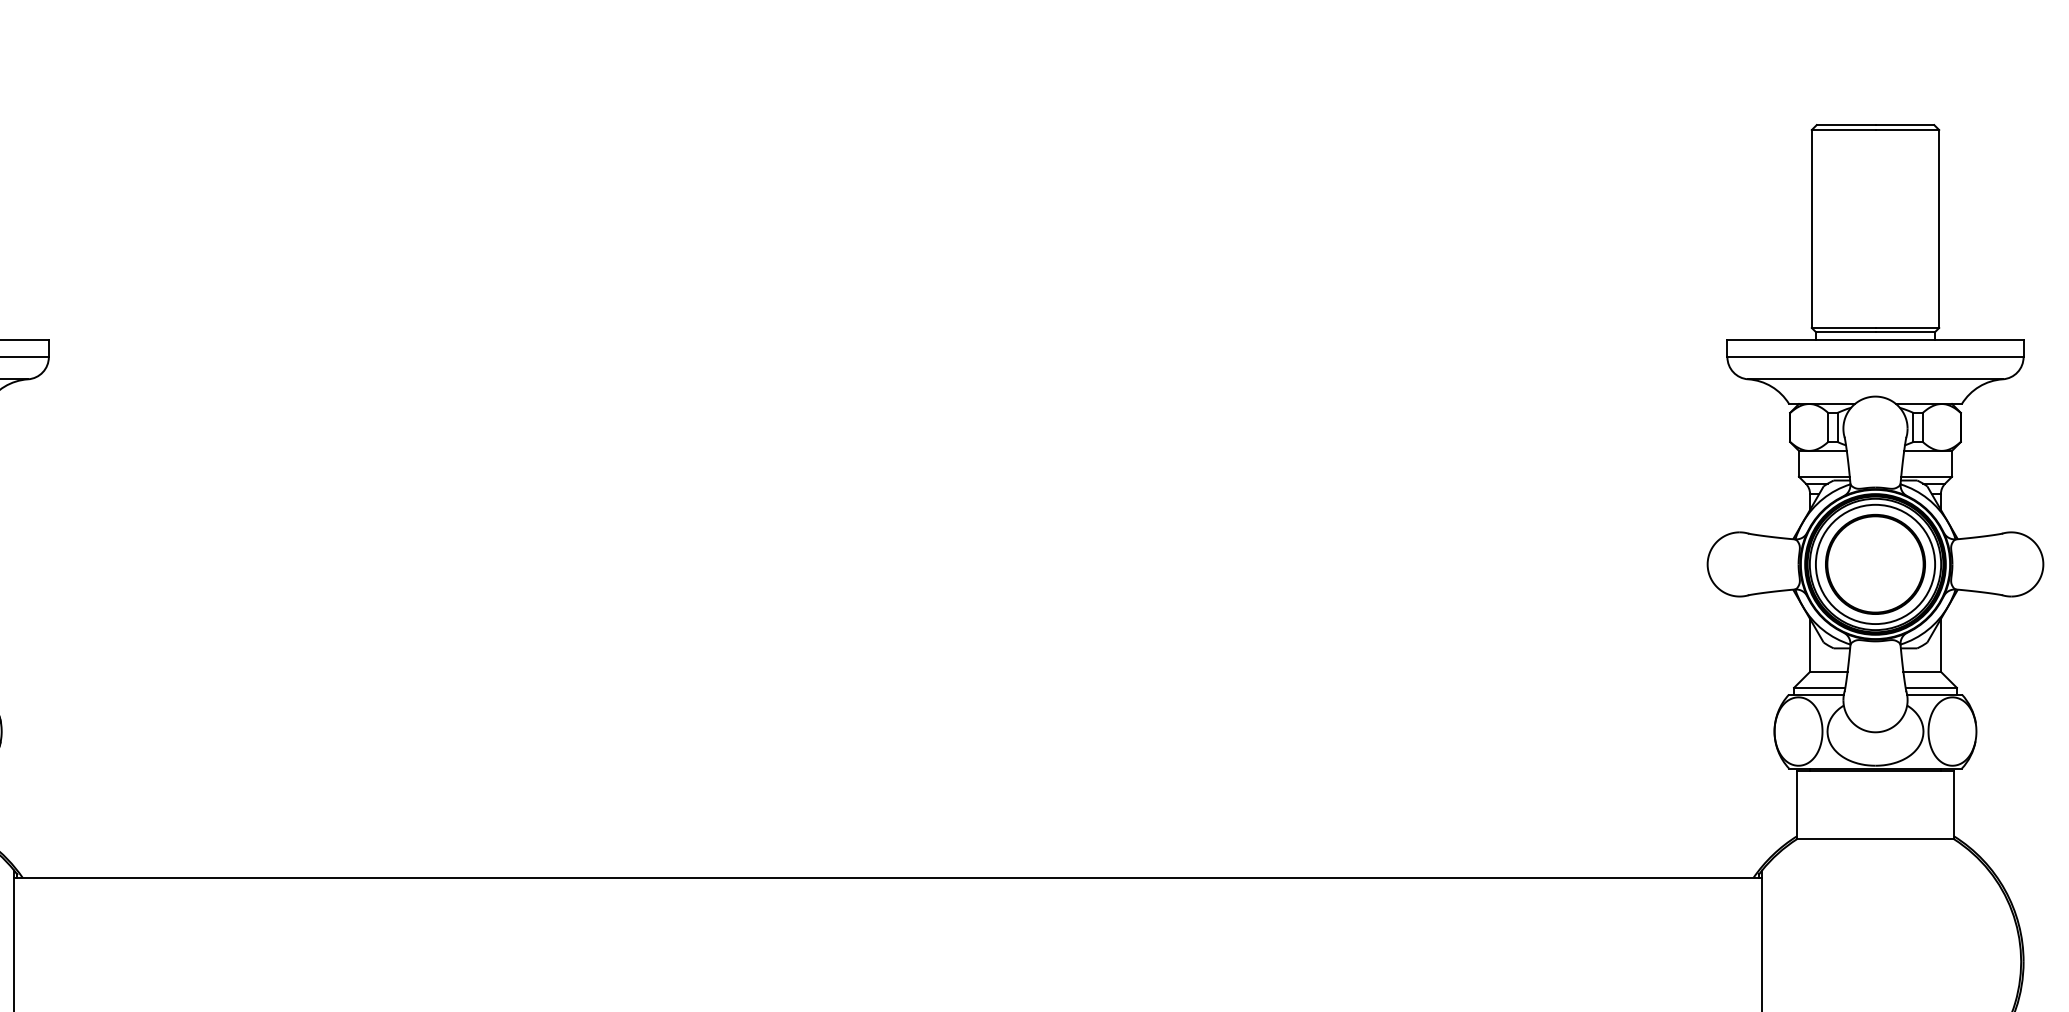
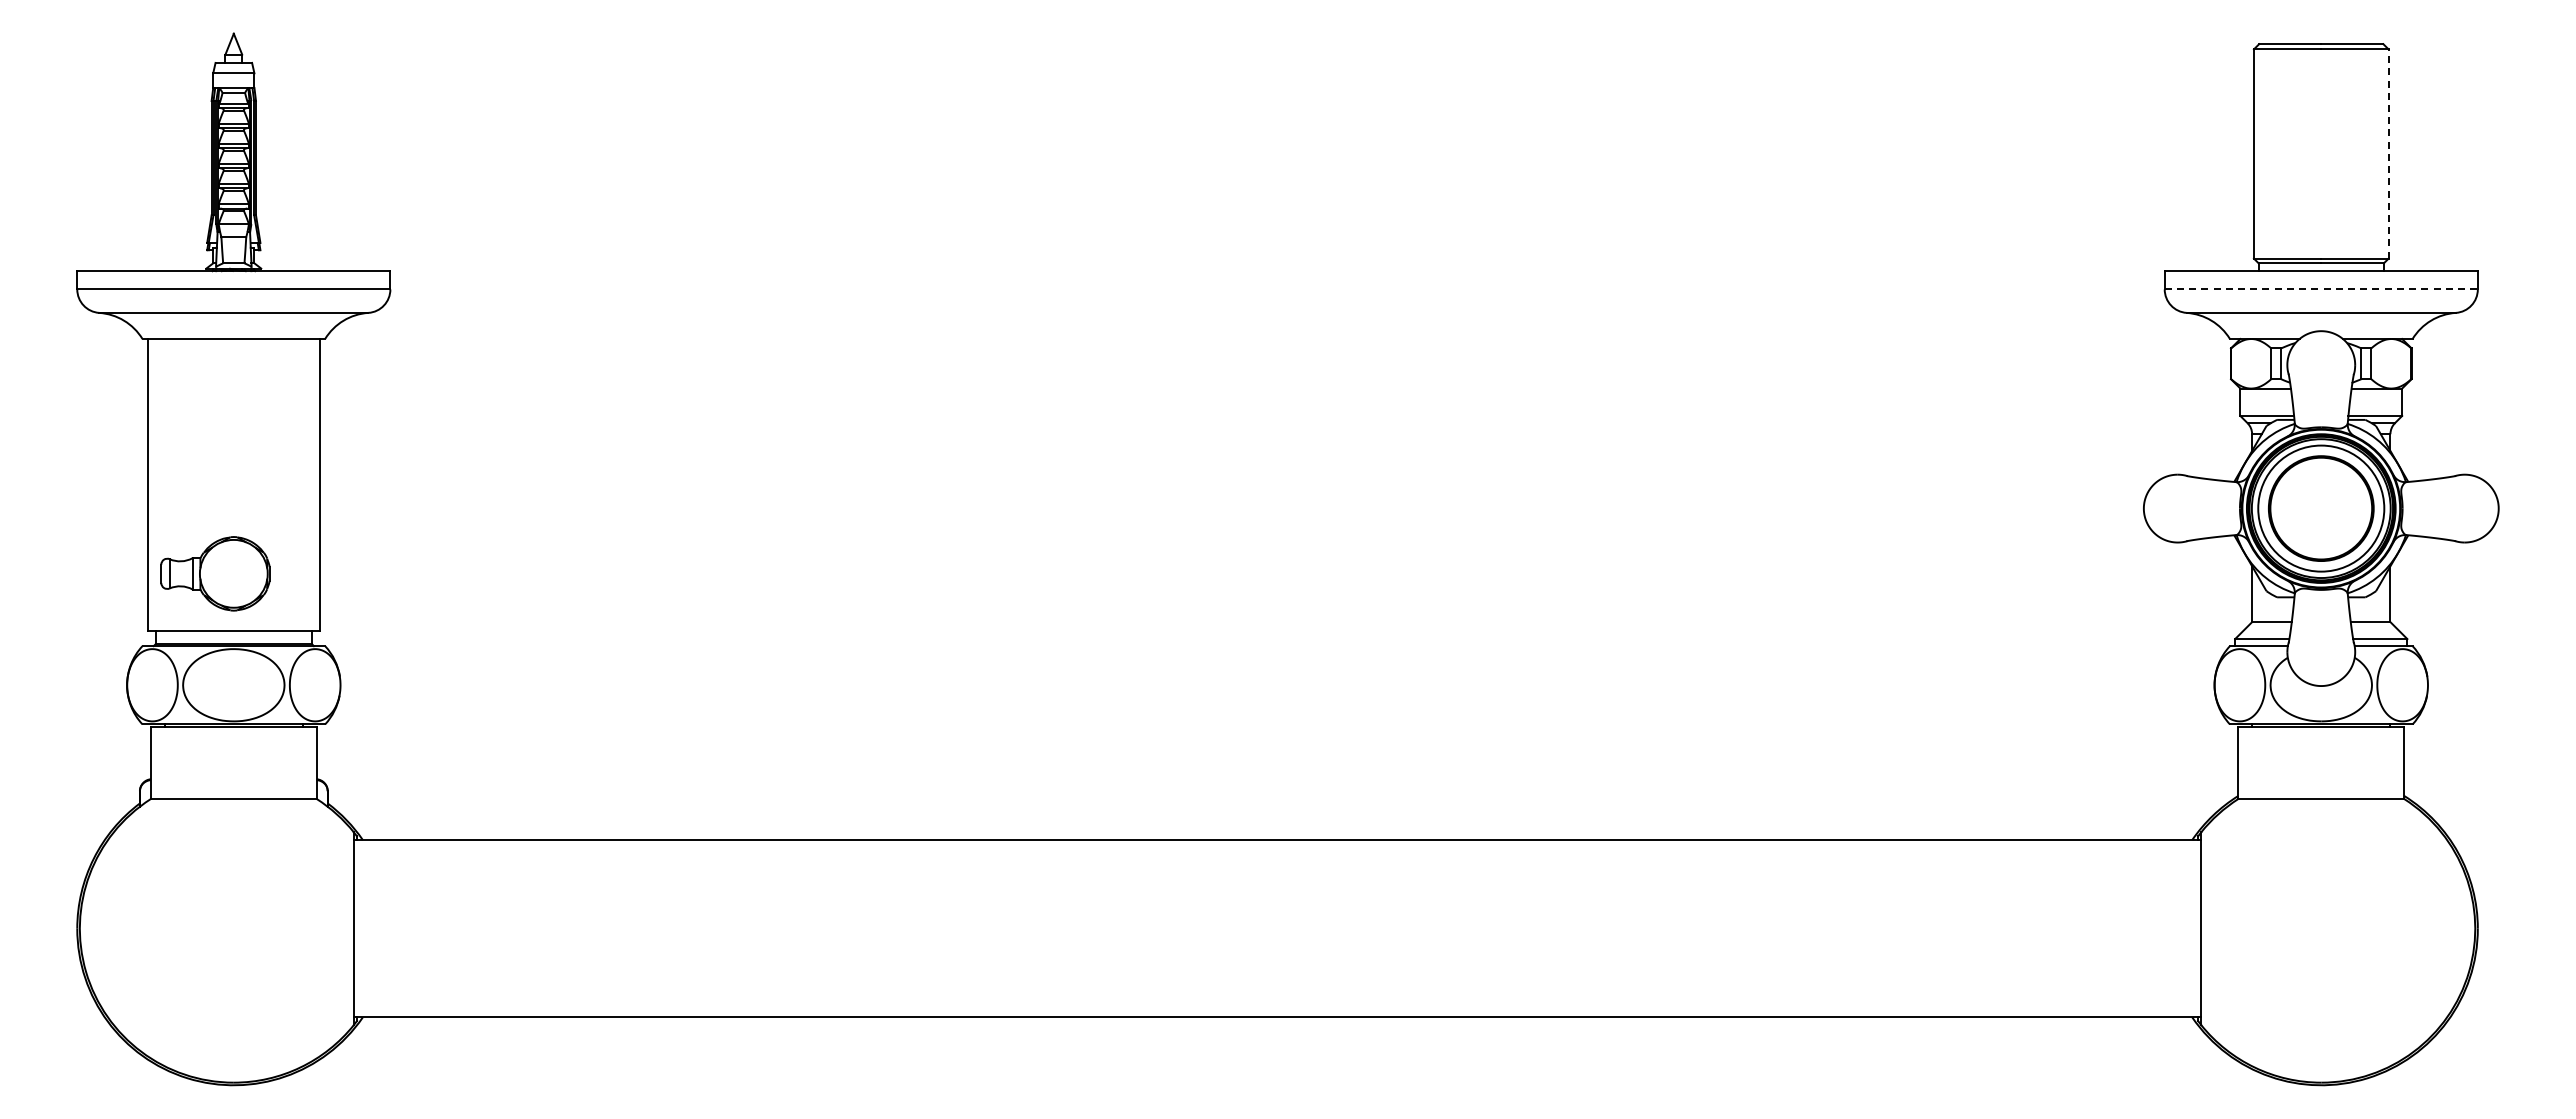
line: (1939, 229) -> (2388, 154), solid -> dashed
line: (1875, 357) -> (2321, 289), solid -> dashed

